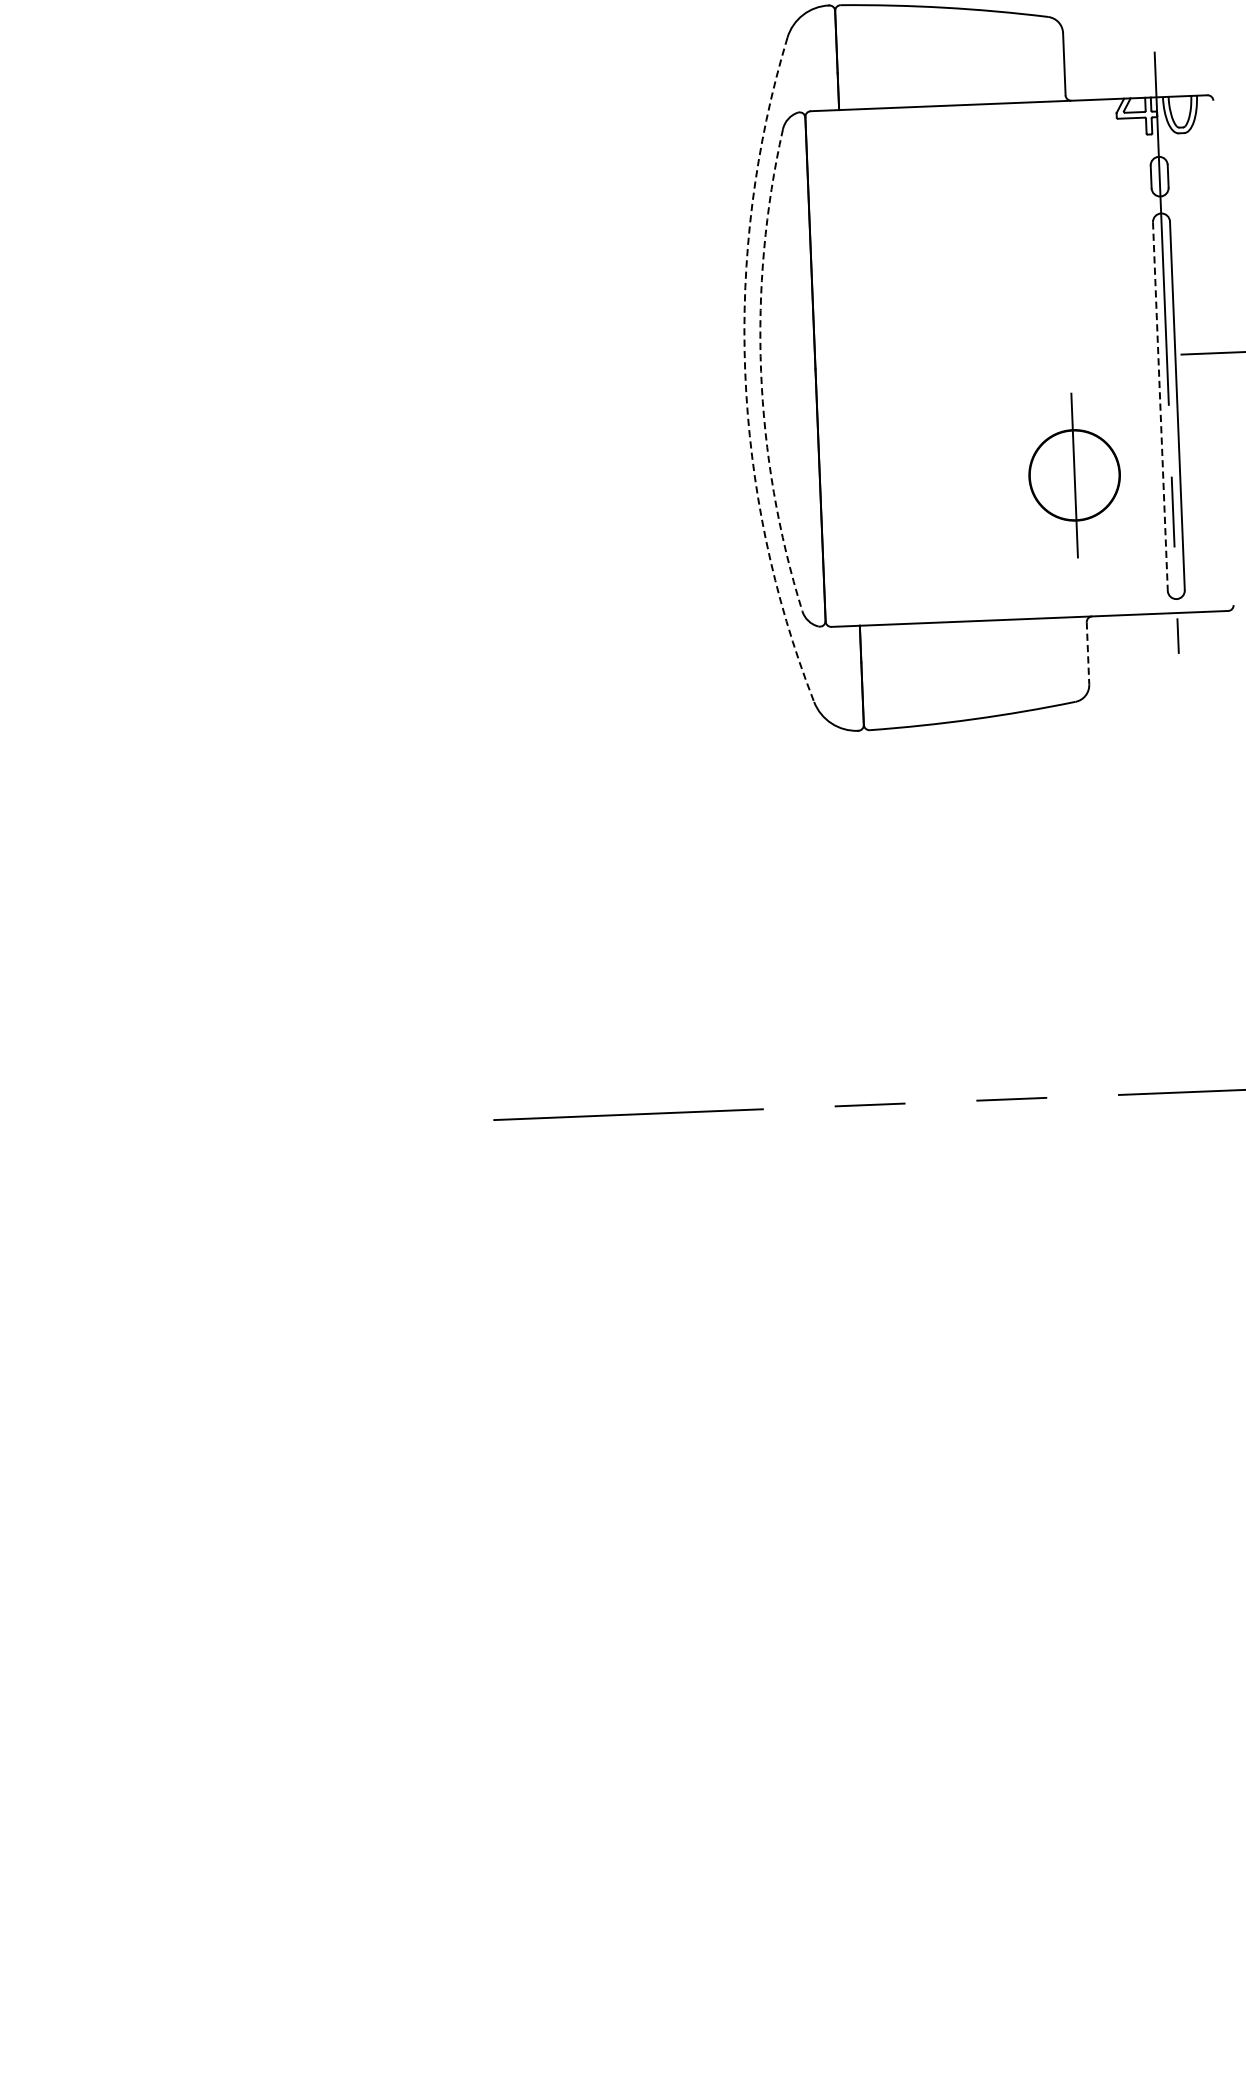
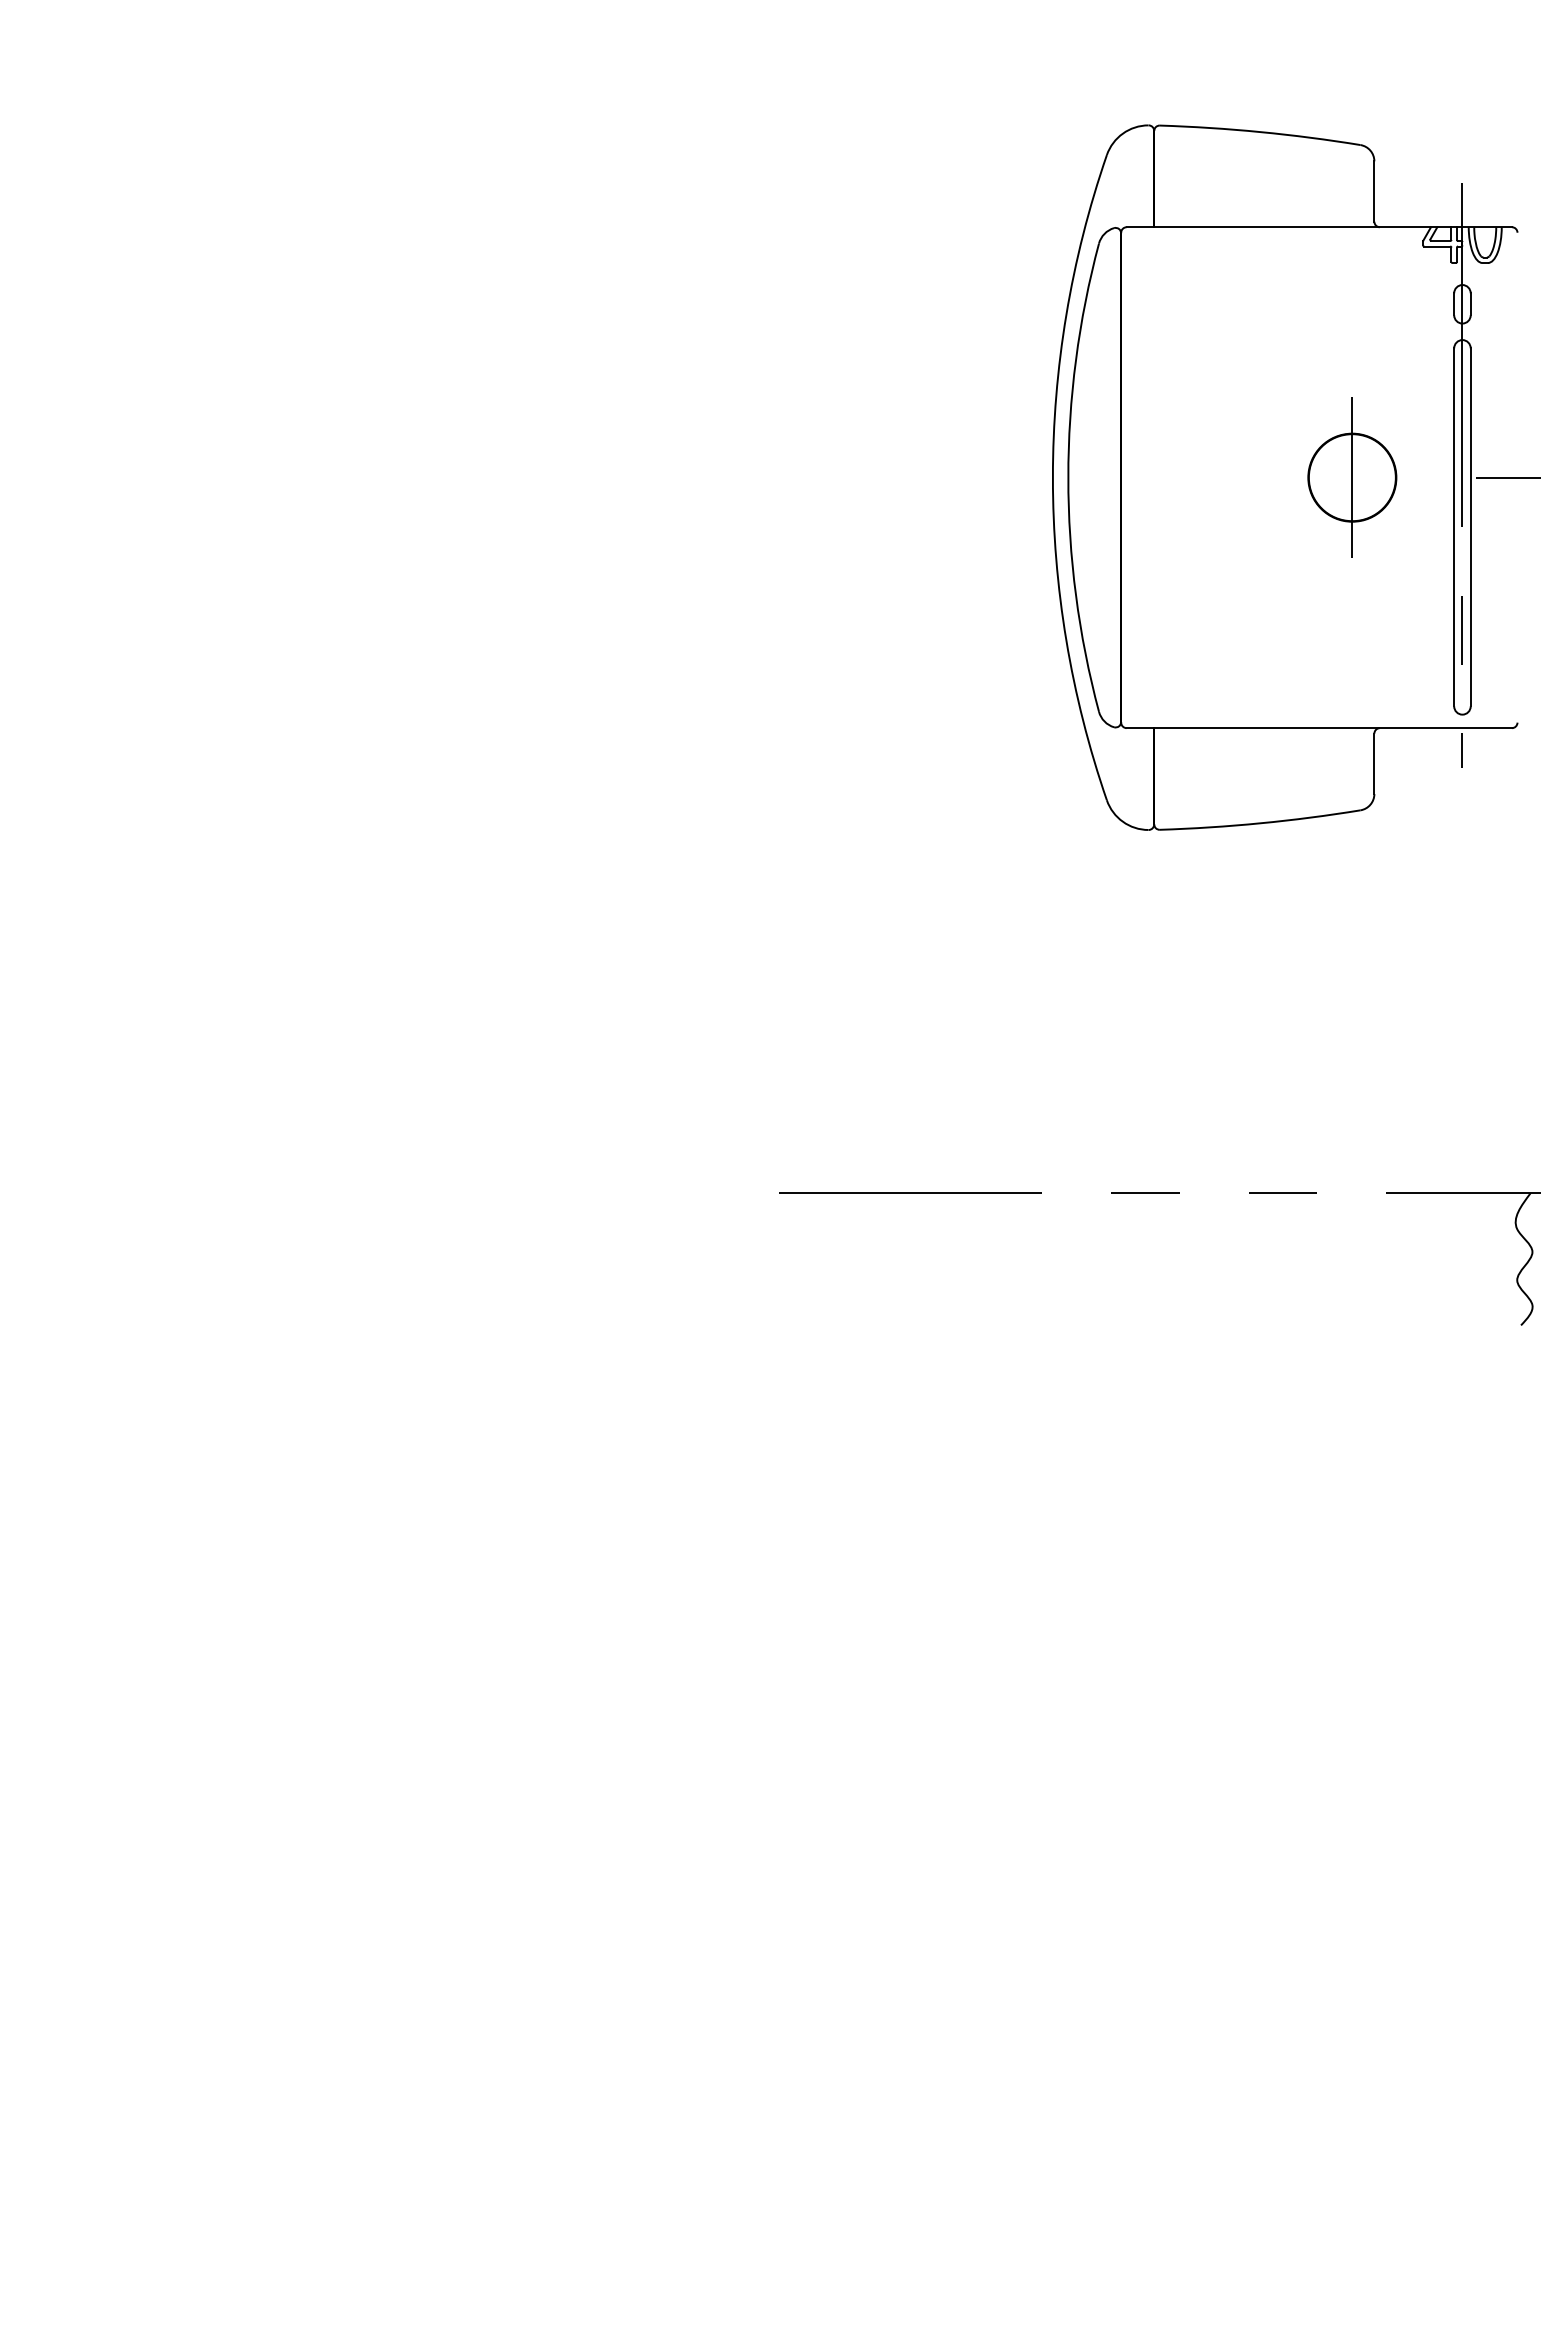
arc: (744, 371) -> (1052, 477), dashed -> solid
arc: (761, 371) -> (1068, 477), dashed -> solid
line: (1160, 406) -> (1454, 527), dashed -> solid
part: (1074, 475) -> (1352, 477), moved
line: (1088, 654) -> (1374, 764), dashed -> solid

